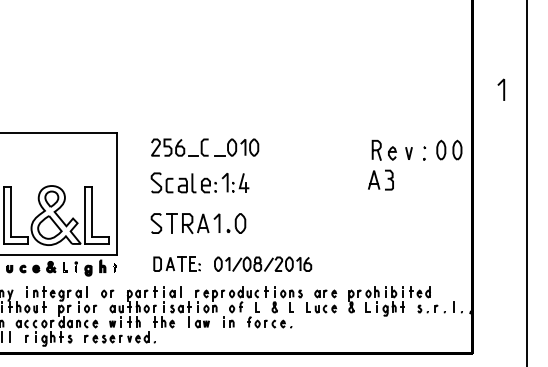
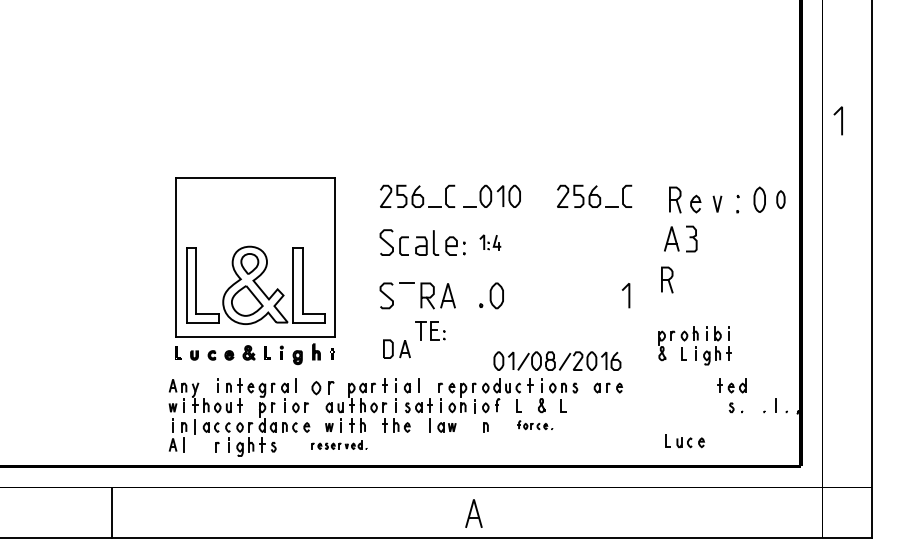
part: (315, 146) -> (594, 195), added
part: (457, 149) -> (780, 199), size x0.7
part: (235, 182) -> (490, 242), size x0.6
part: (370, 211) -> (667, 279), added
line: (172, 223) -> (407, 295), removed
line: (218, 223) -> (628, 295), moved
part: (189, 263) -> (430, 330), moved
part: (263, 263) -> (557, 360), moved
part: (107, 293) -> (322, 387), size x1.4
part: (376, 301) -> (694, 345), moved
part: (321, 308) -> (684, 441), moved
part: (436, 308) -> (753, 407), removed
part: (270, 321) -> (535, 424), size x0.6
line: (223, 322) -> (474, 406), moved
line: (9, 337) -> (194, 426), moved
part: (120, 337) -> (339, 444), size x0.6

